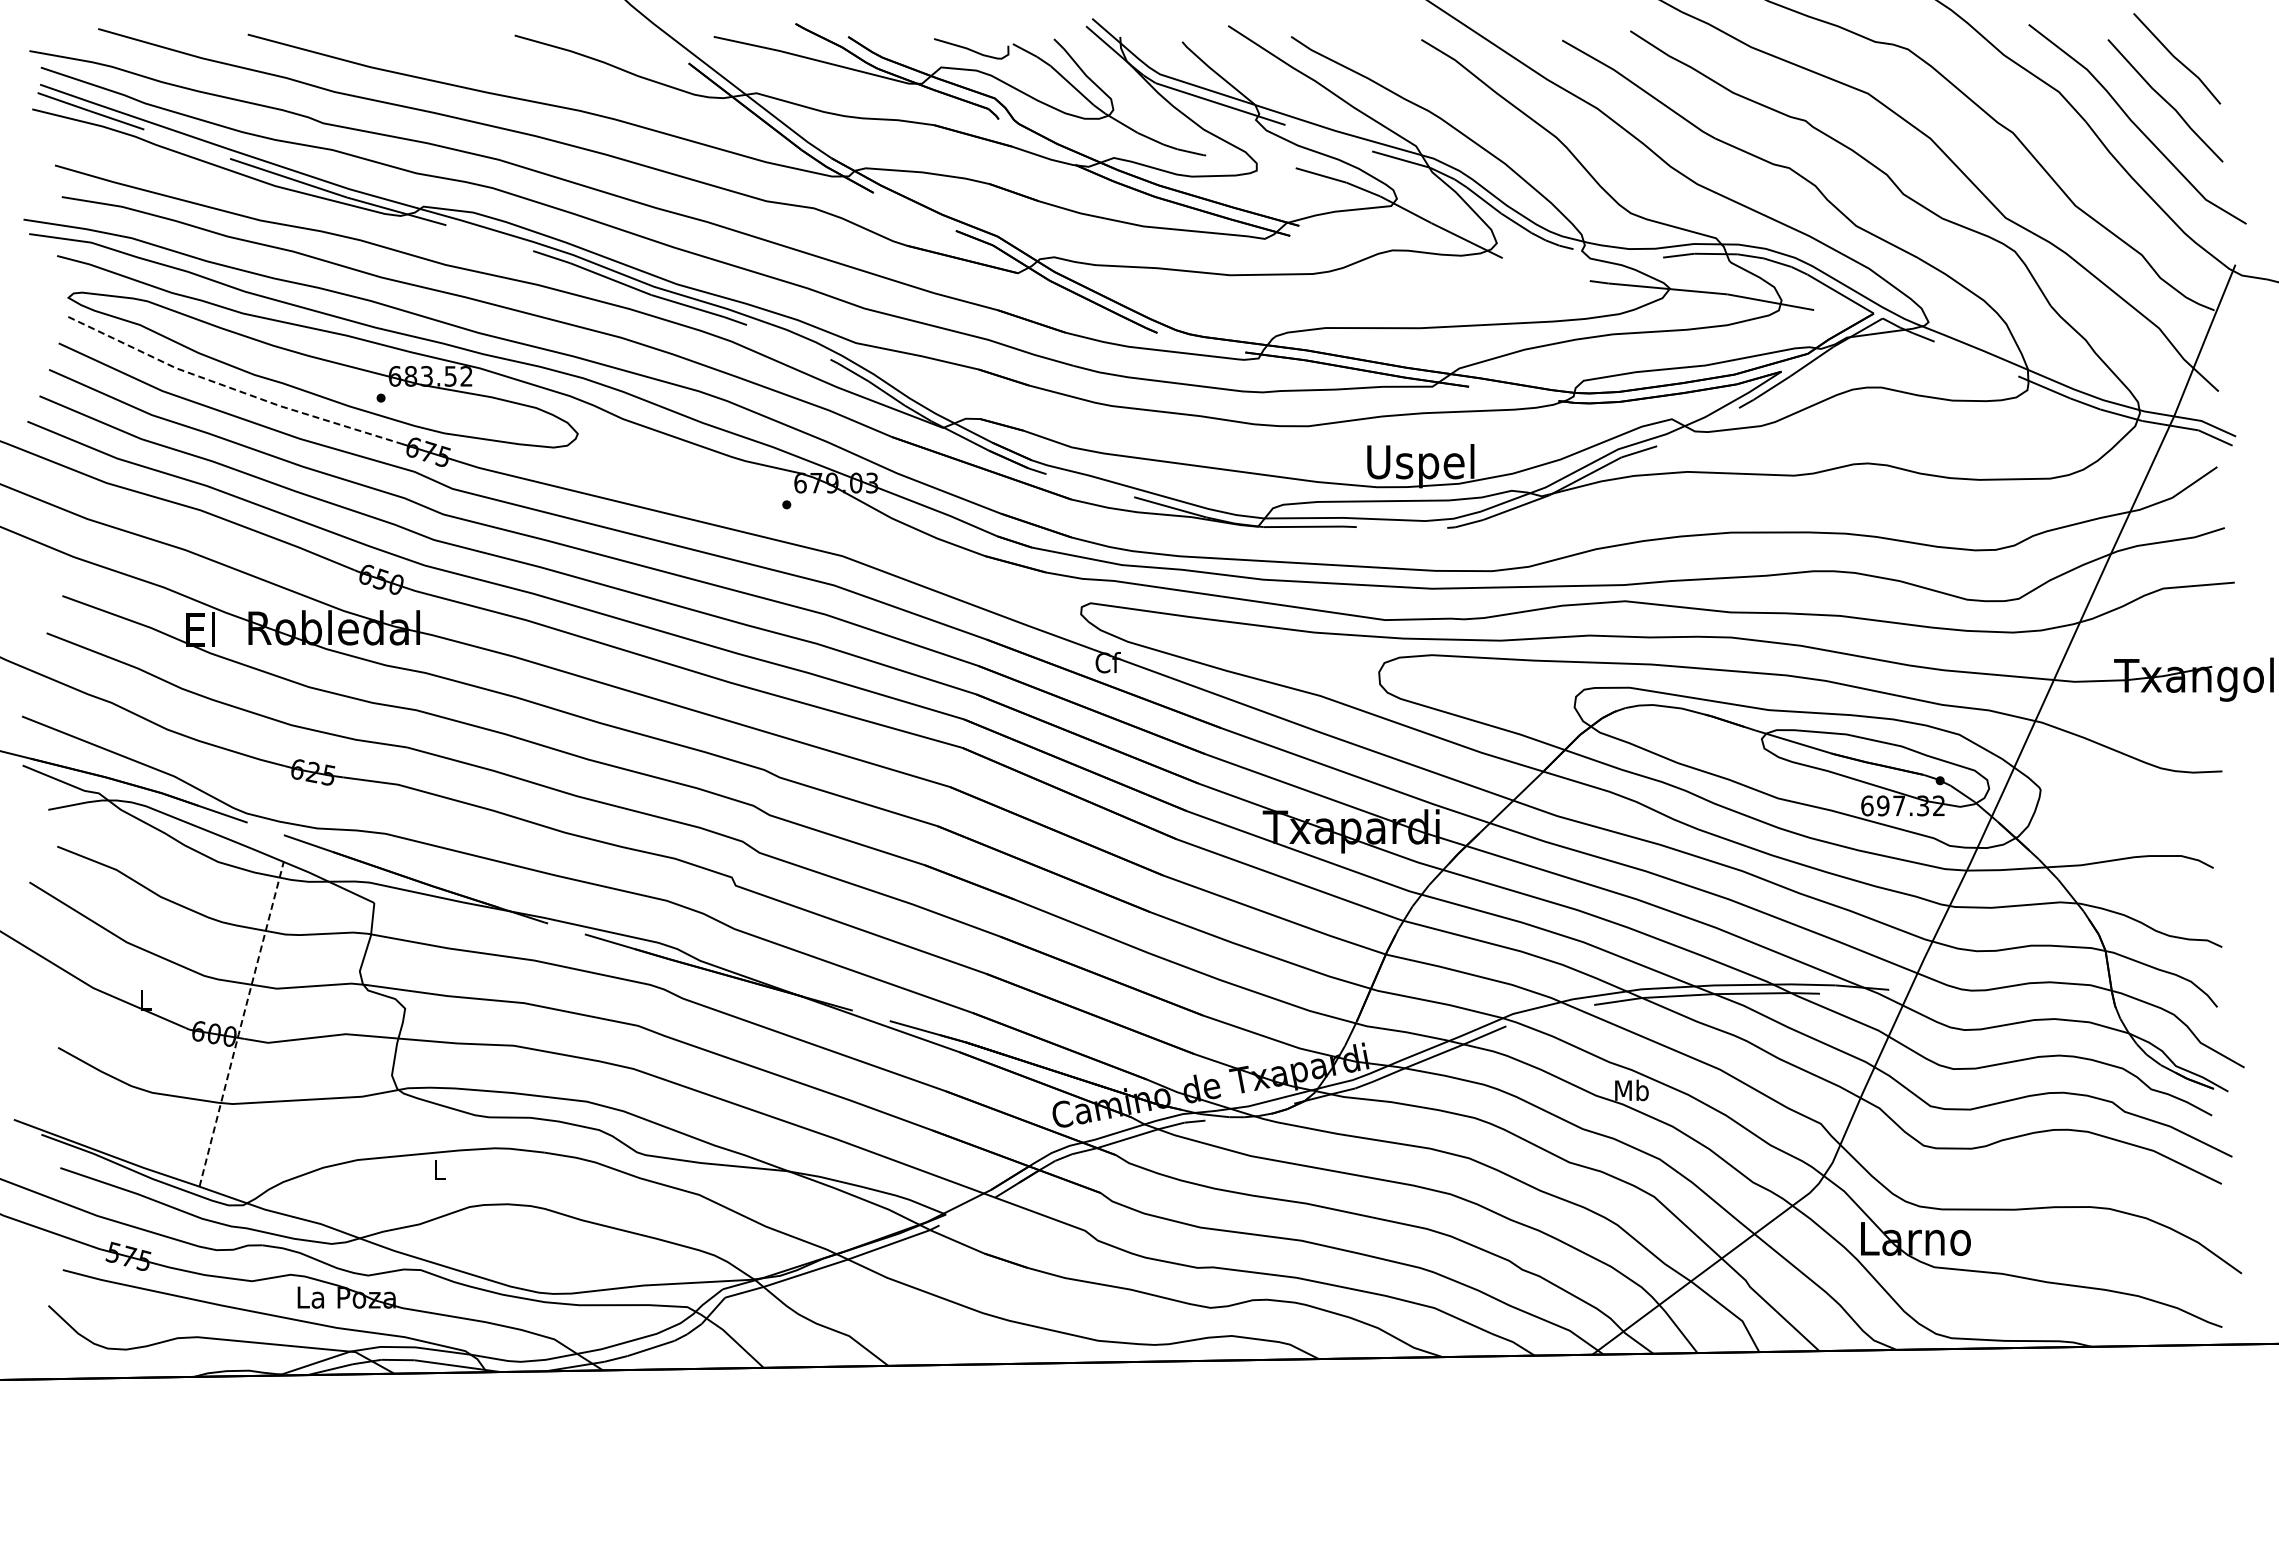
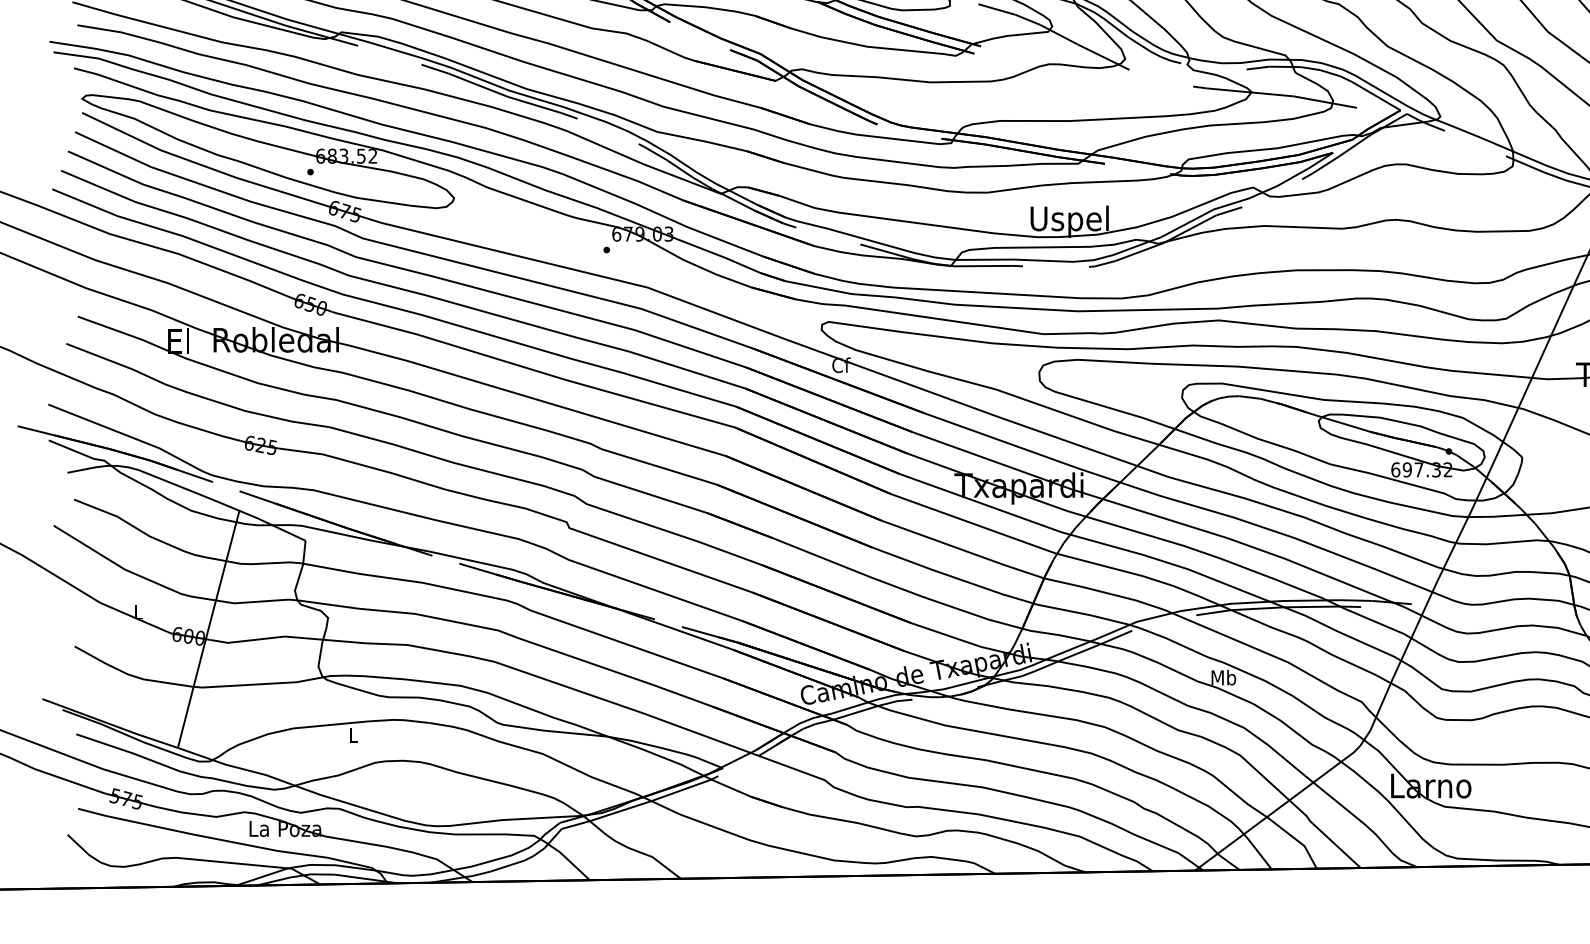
line: (231, 388) -> (201, 165), dashed -> solid
line: (241, 1024) -> (208, 629), dashed -> solid

